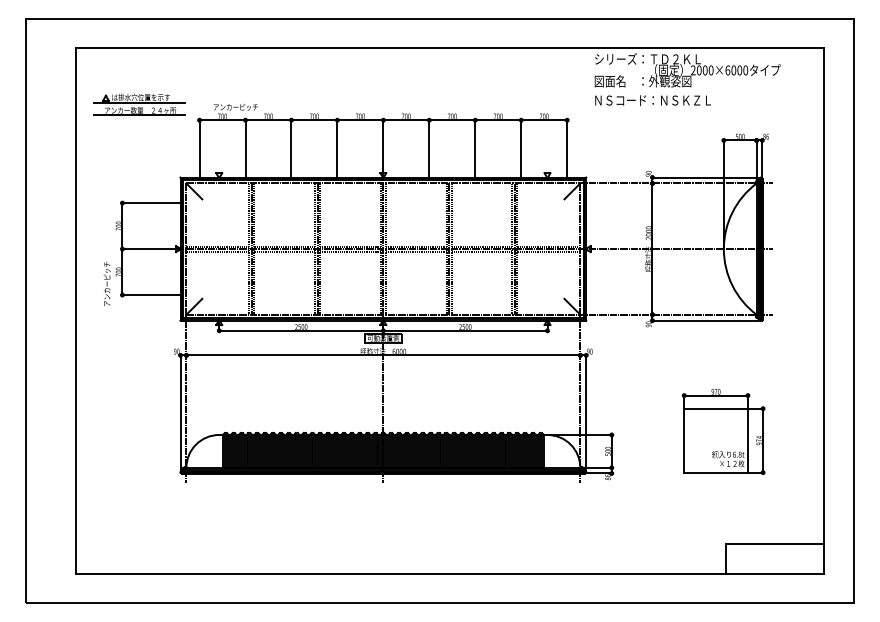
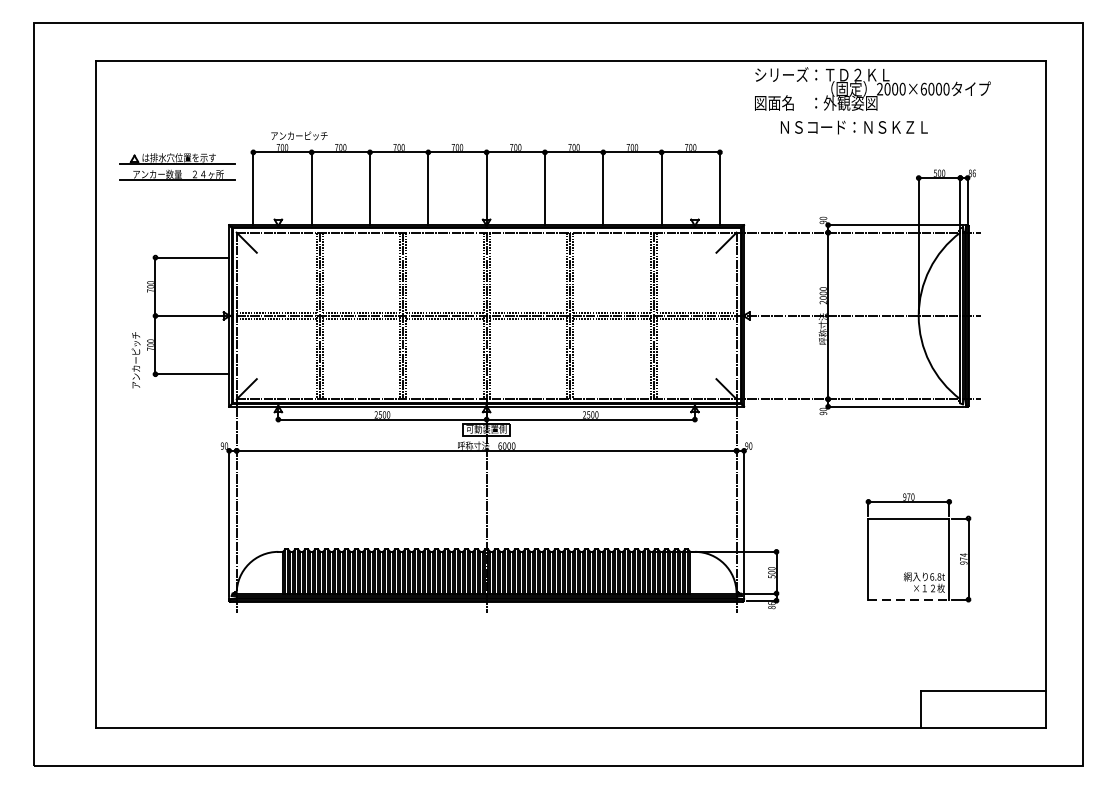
text: (652, 100) -> (853, 127), moved
part: (139, 104) -> (177, 166), moved
line: (716, 472) -> (909, 599), solid -> dashed

